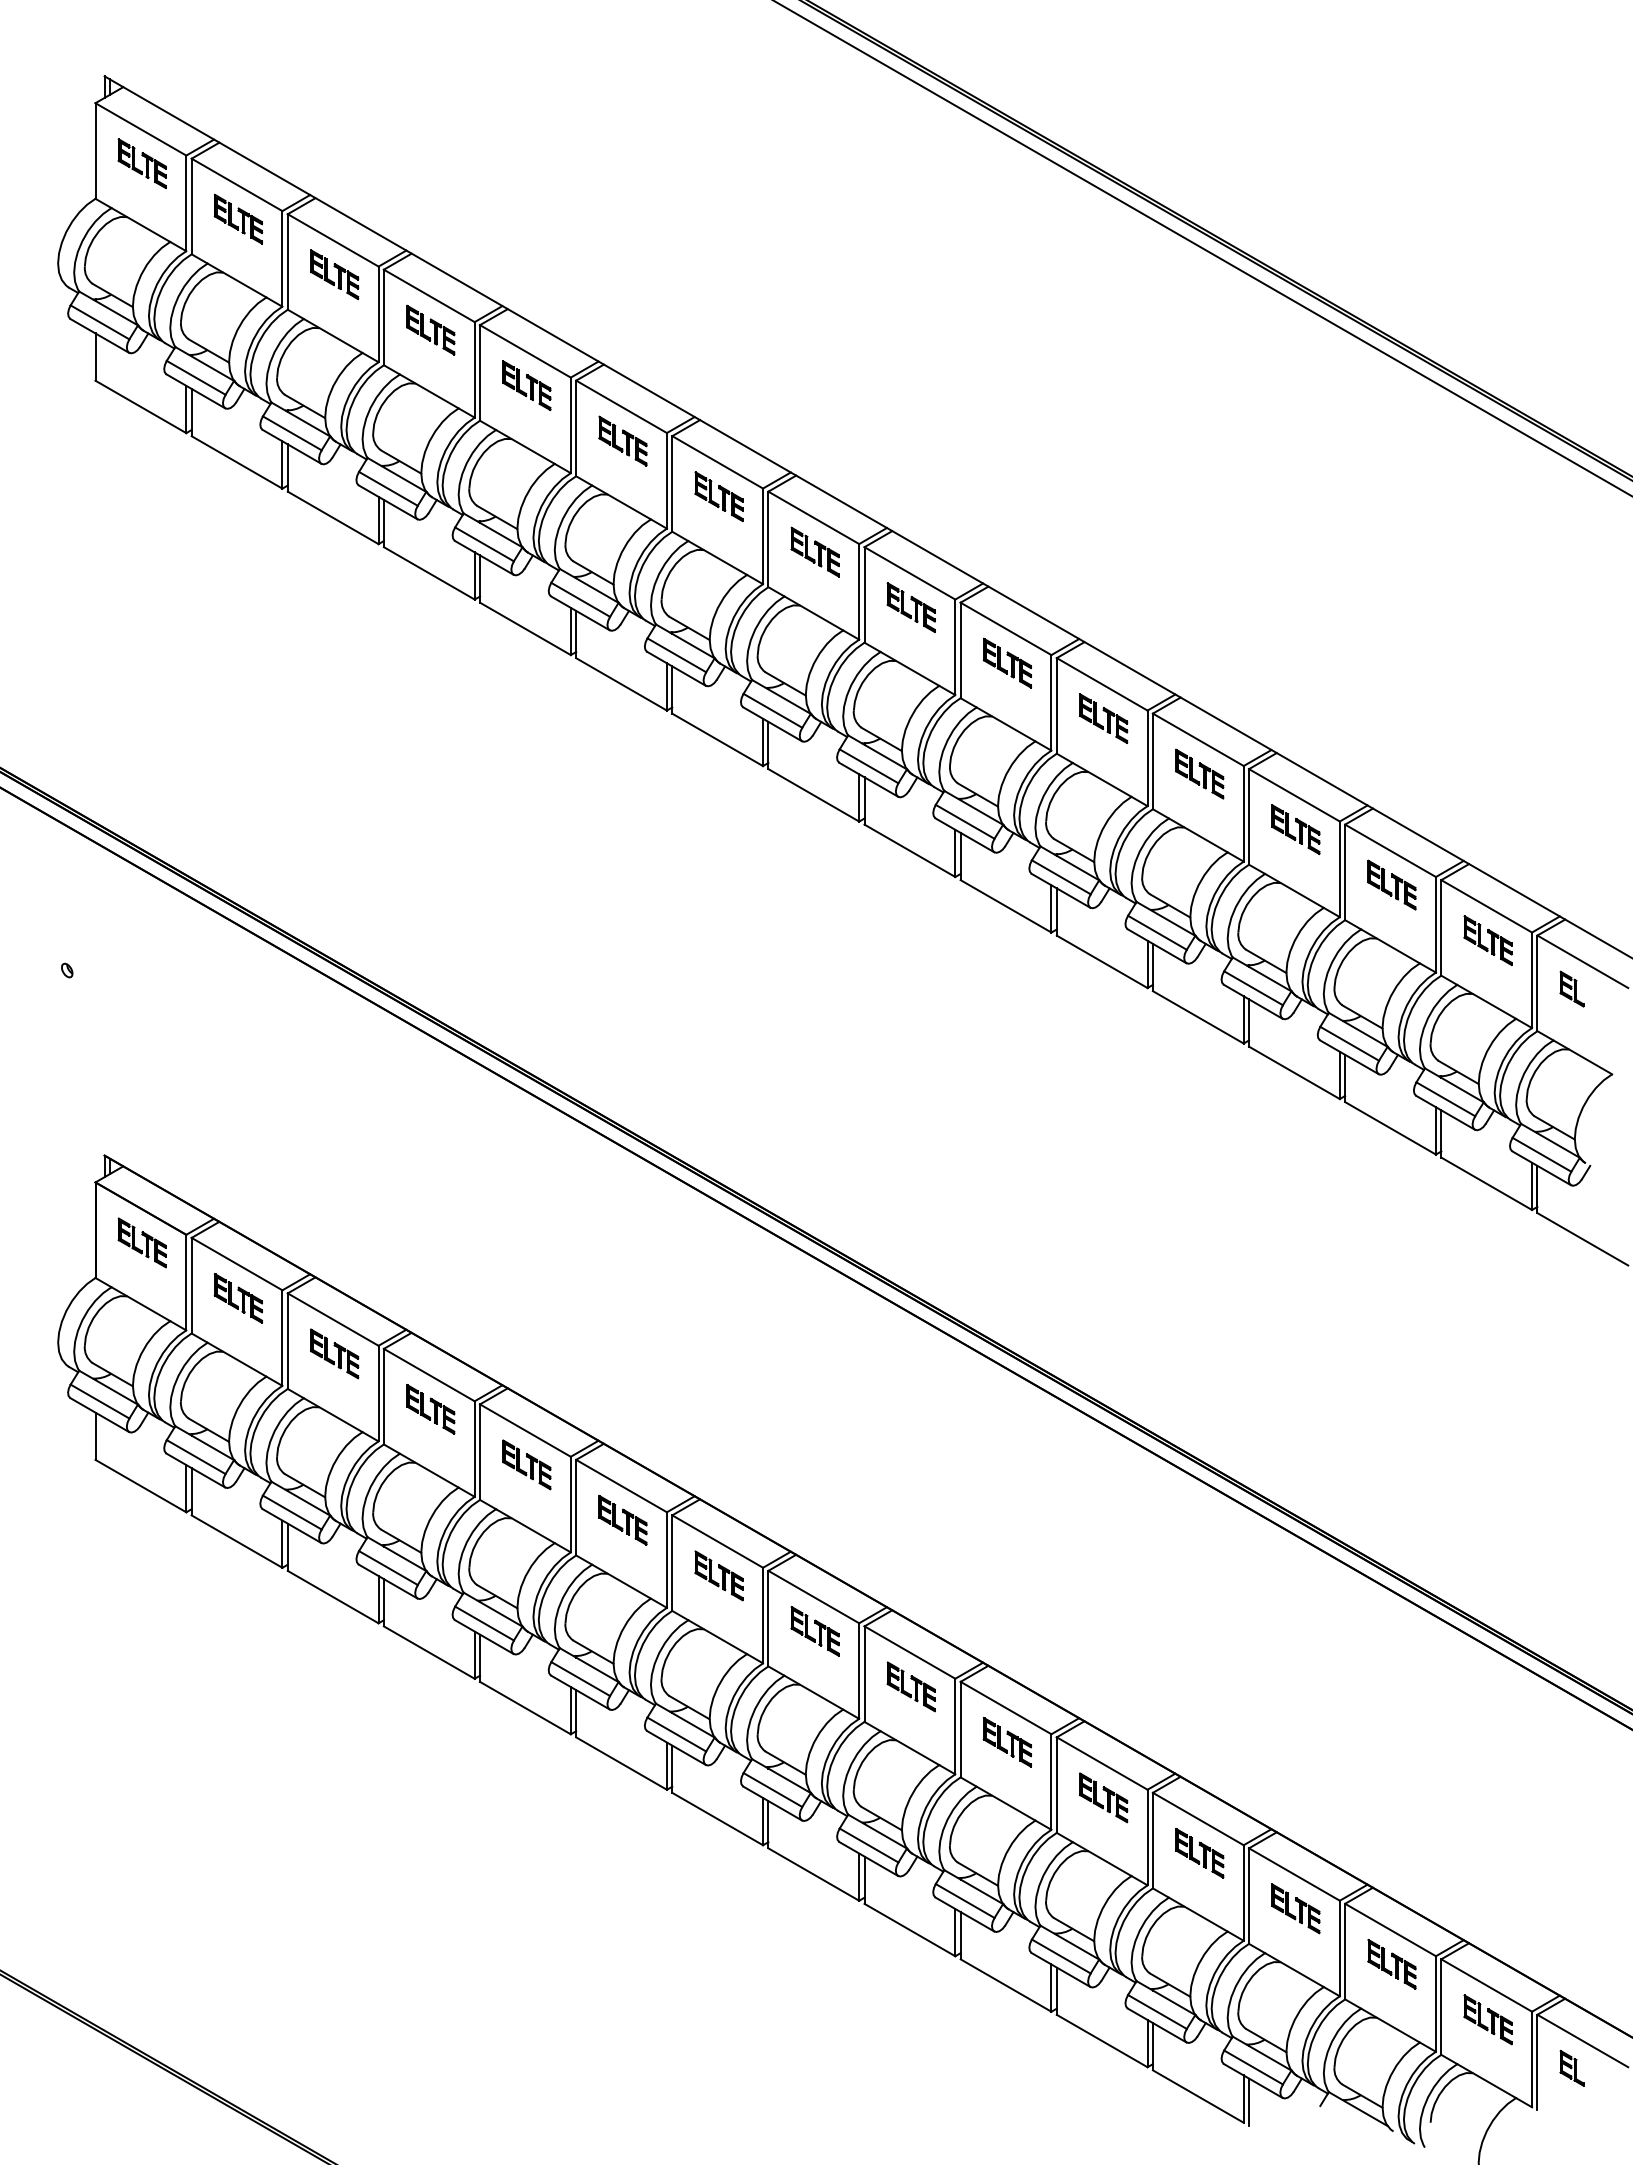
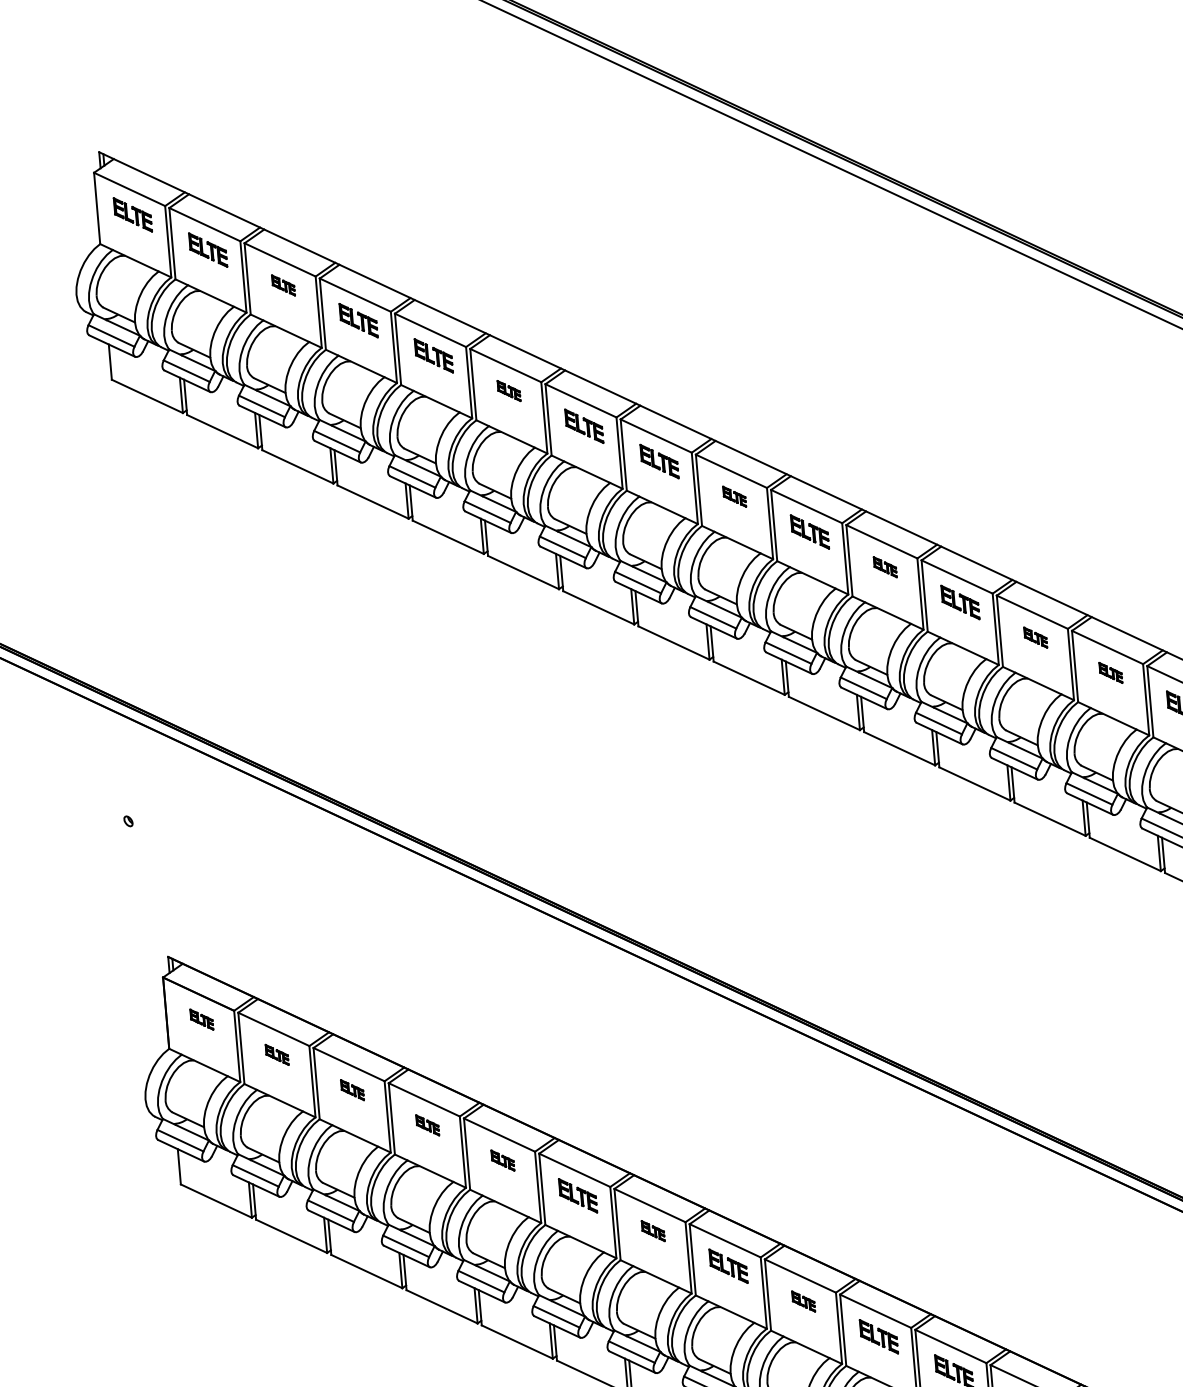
part: (334, 274) -> (283, 285), size x0.6
part: (622, 440) -> (508, 390), size x0.6
part: (910, 607) -> (734, 496), size x0.6
part: (1103, 718) -> (885, 567), size x0.6
part: (1295, 829) -> (1035, 637), size x0.6
part: (1391, 884) -> (1110, 672), size x0.6
part: (141, 1242) -> (201, 1019), size x0.6
part: (238, 1298) -> (277, 1054), size x0.6
part: (334, 1353) -> (352, 1089), size x0.6
part: (430, 1409) -> (427, 1125), size x0.6
part: (526, 1464) -> (502, 1160), size x0.6
part: (718, 1575) -> (652, 1230), size x0.6
part: (910, 1686) -> (803, 1301), size x0.6

